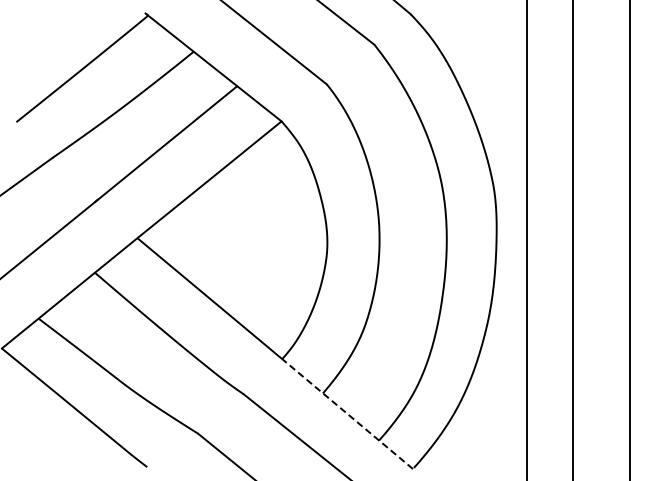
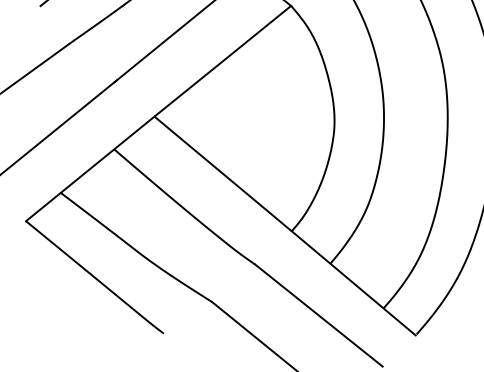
line: (347, 413) -> (353, 282), dashed -> solid

